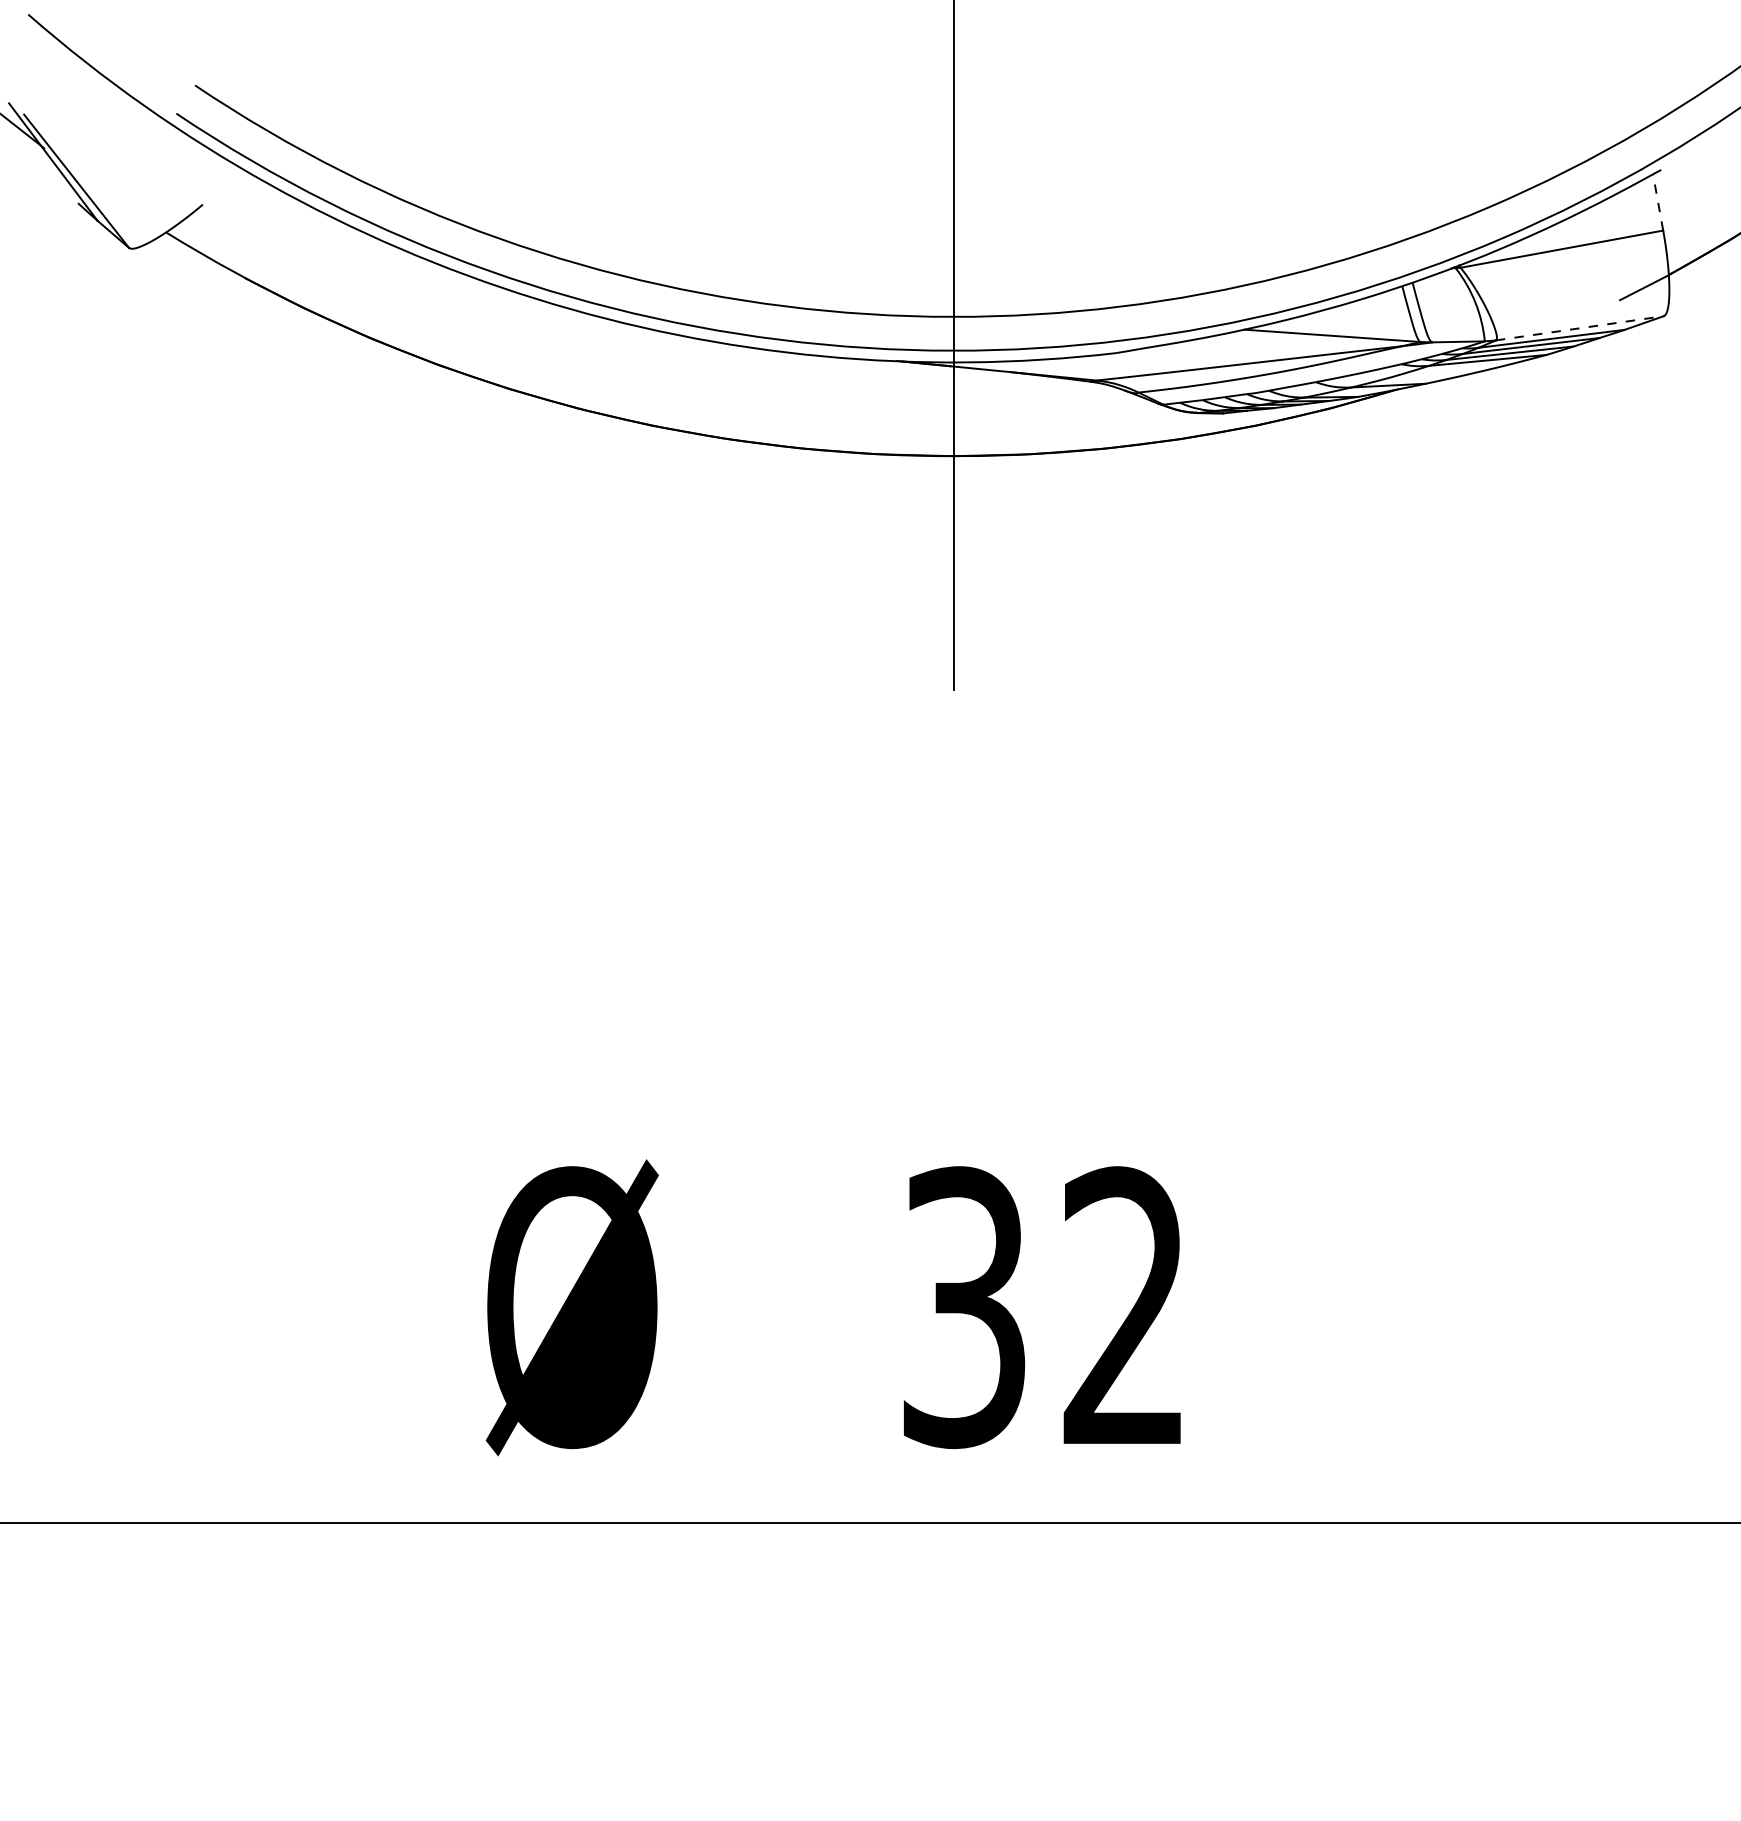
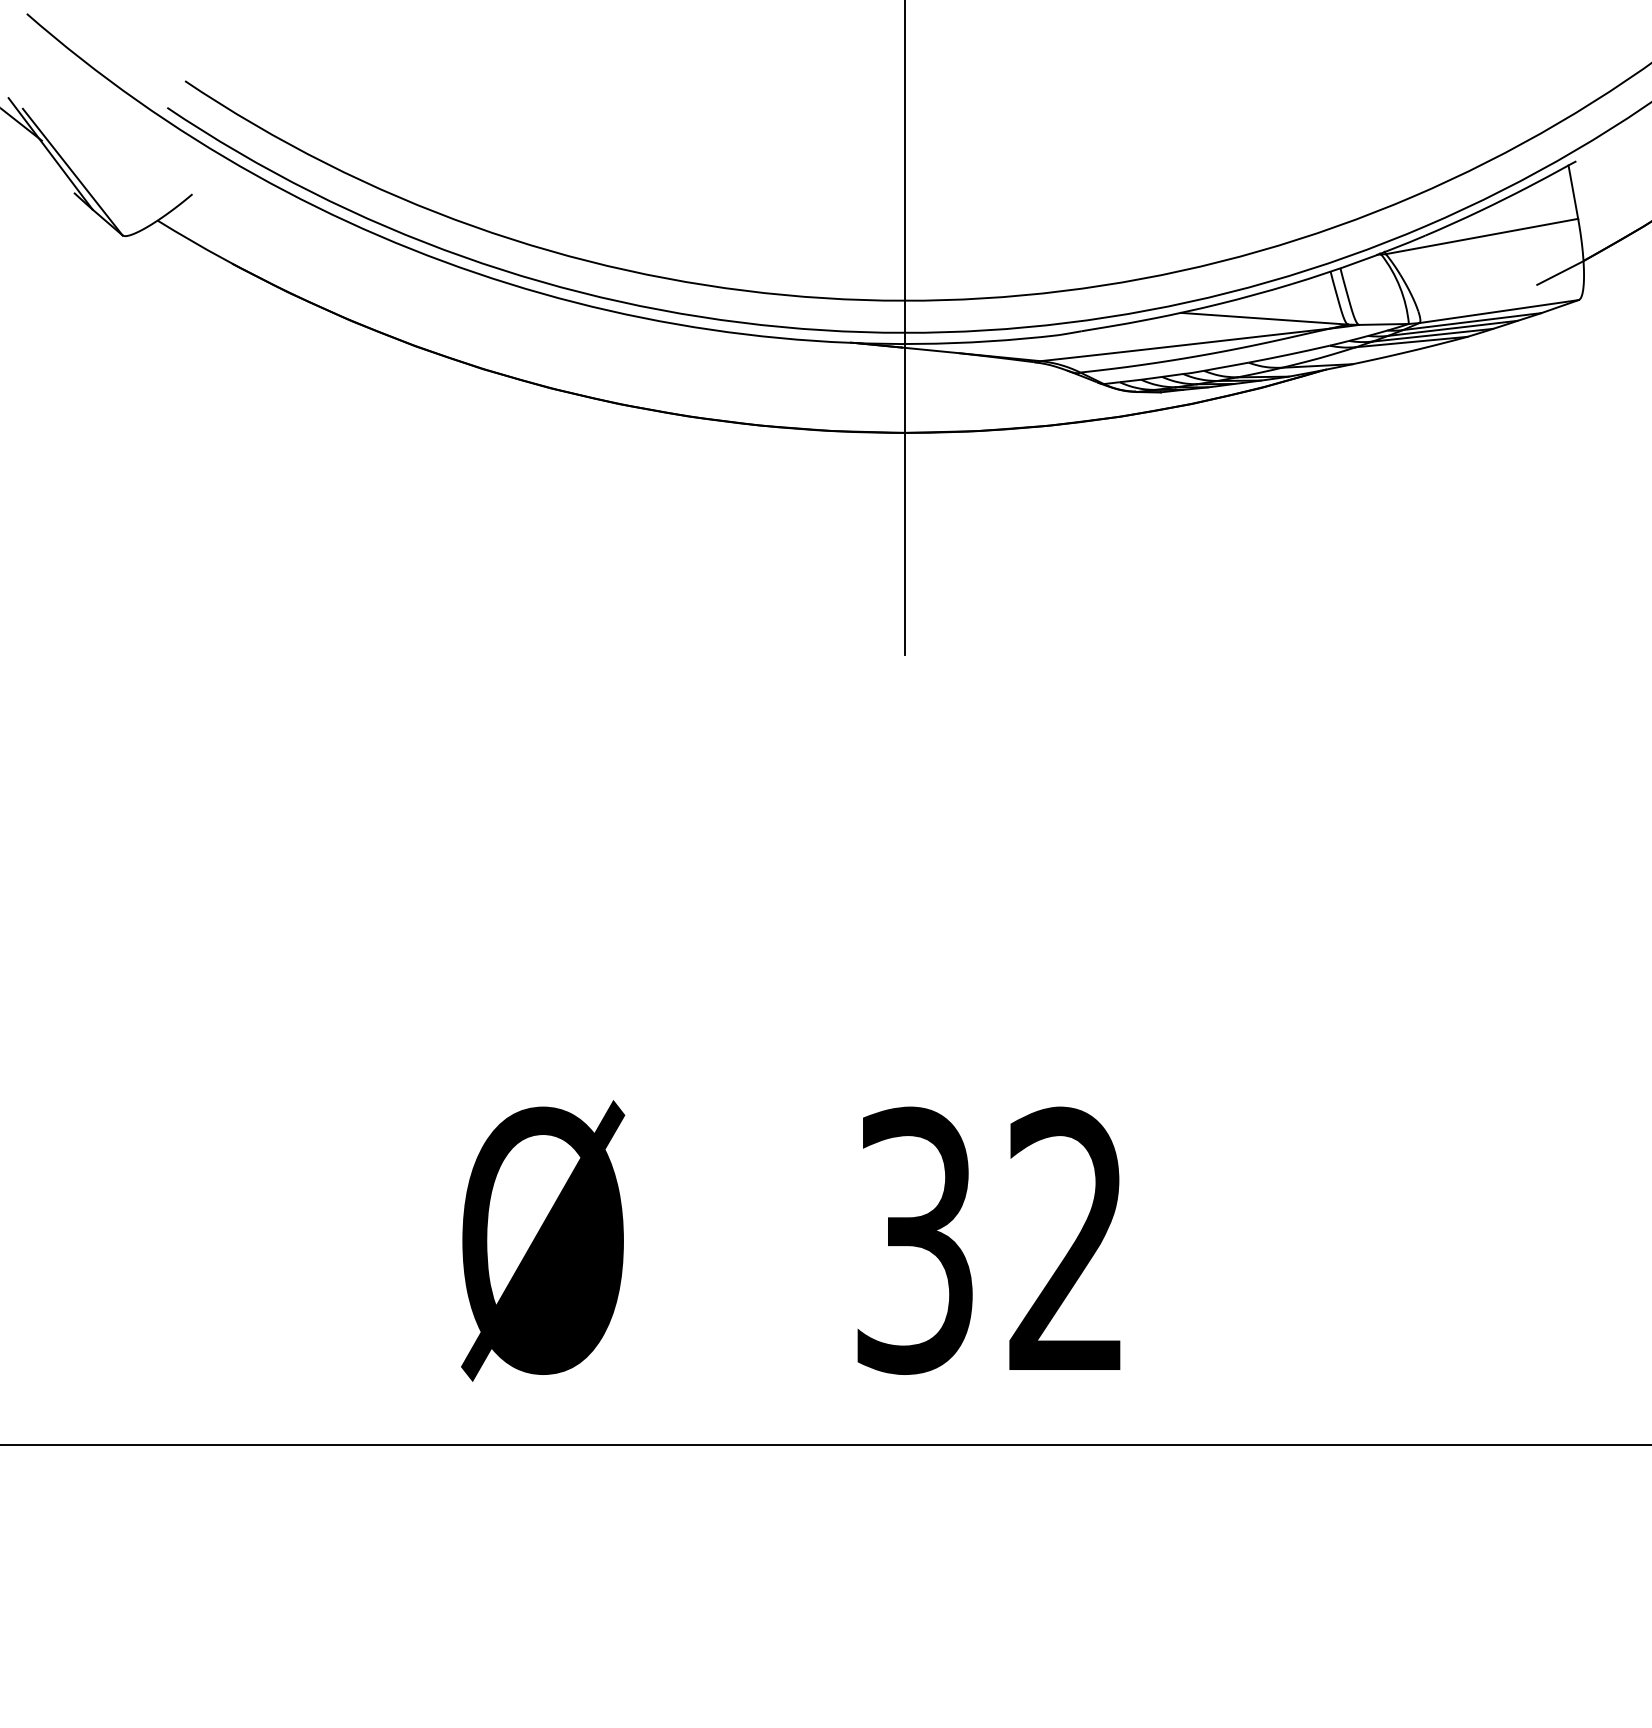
line: (1658, 201) -> (1573, 191), dashed -> solid
line: (1580, 328) -> (1499, 311), dashed -> solid

